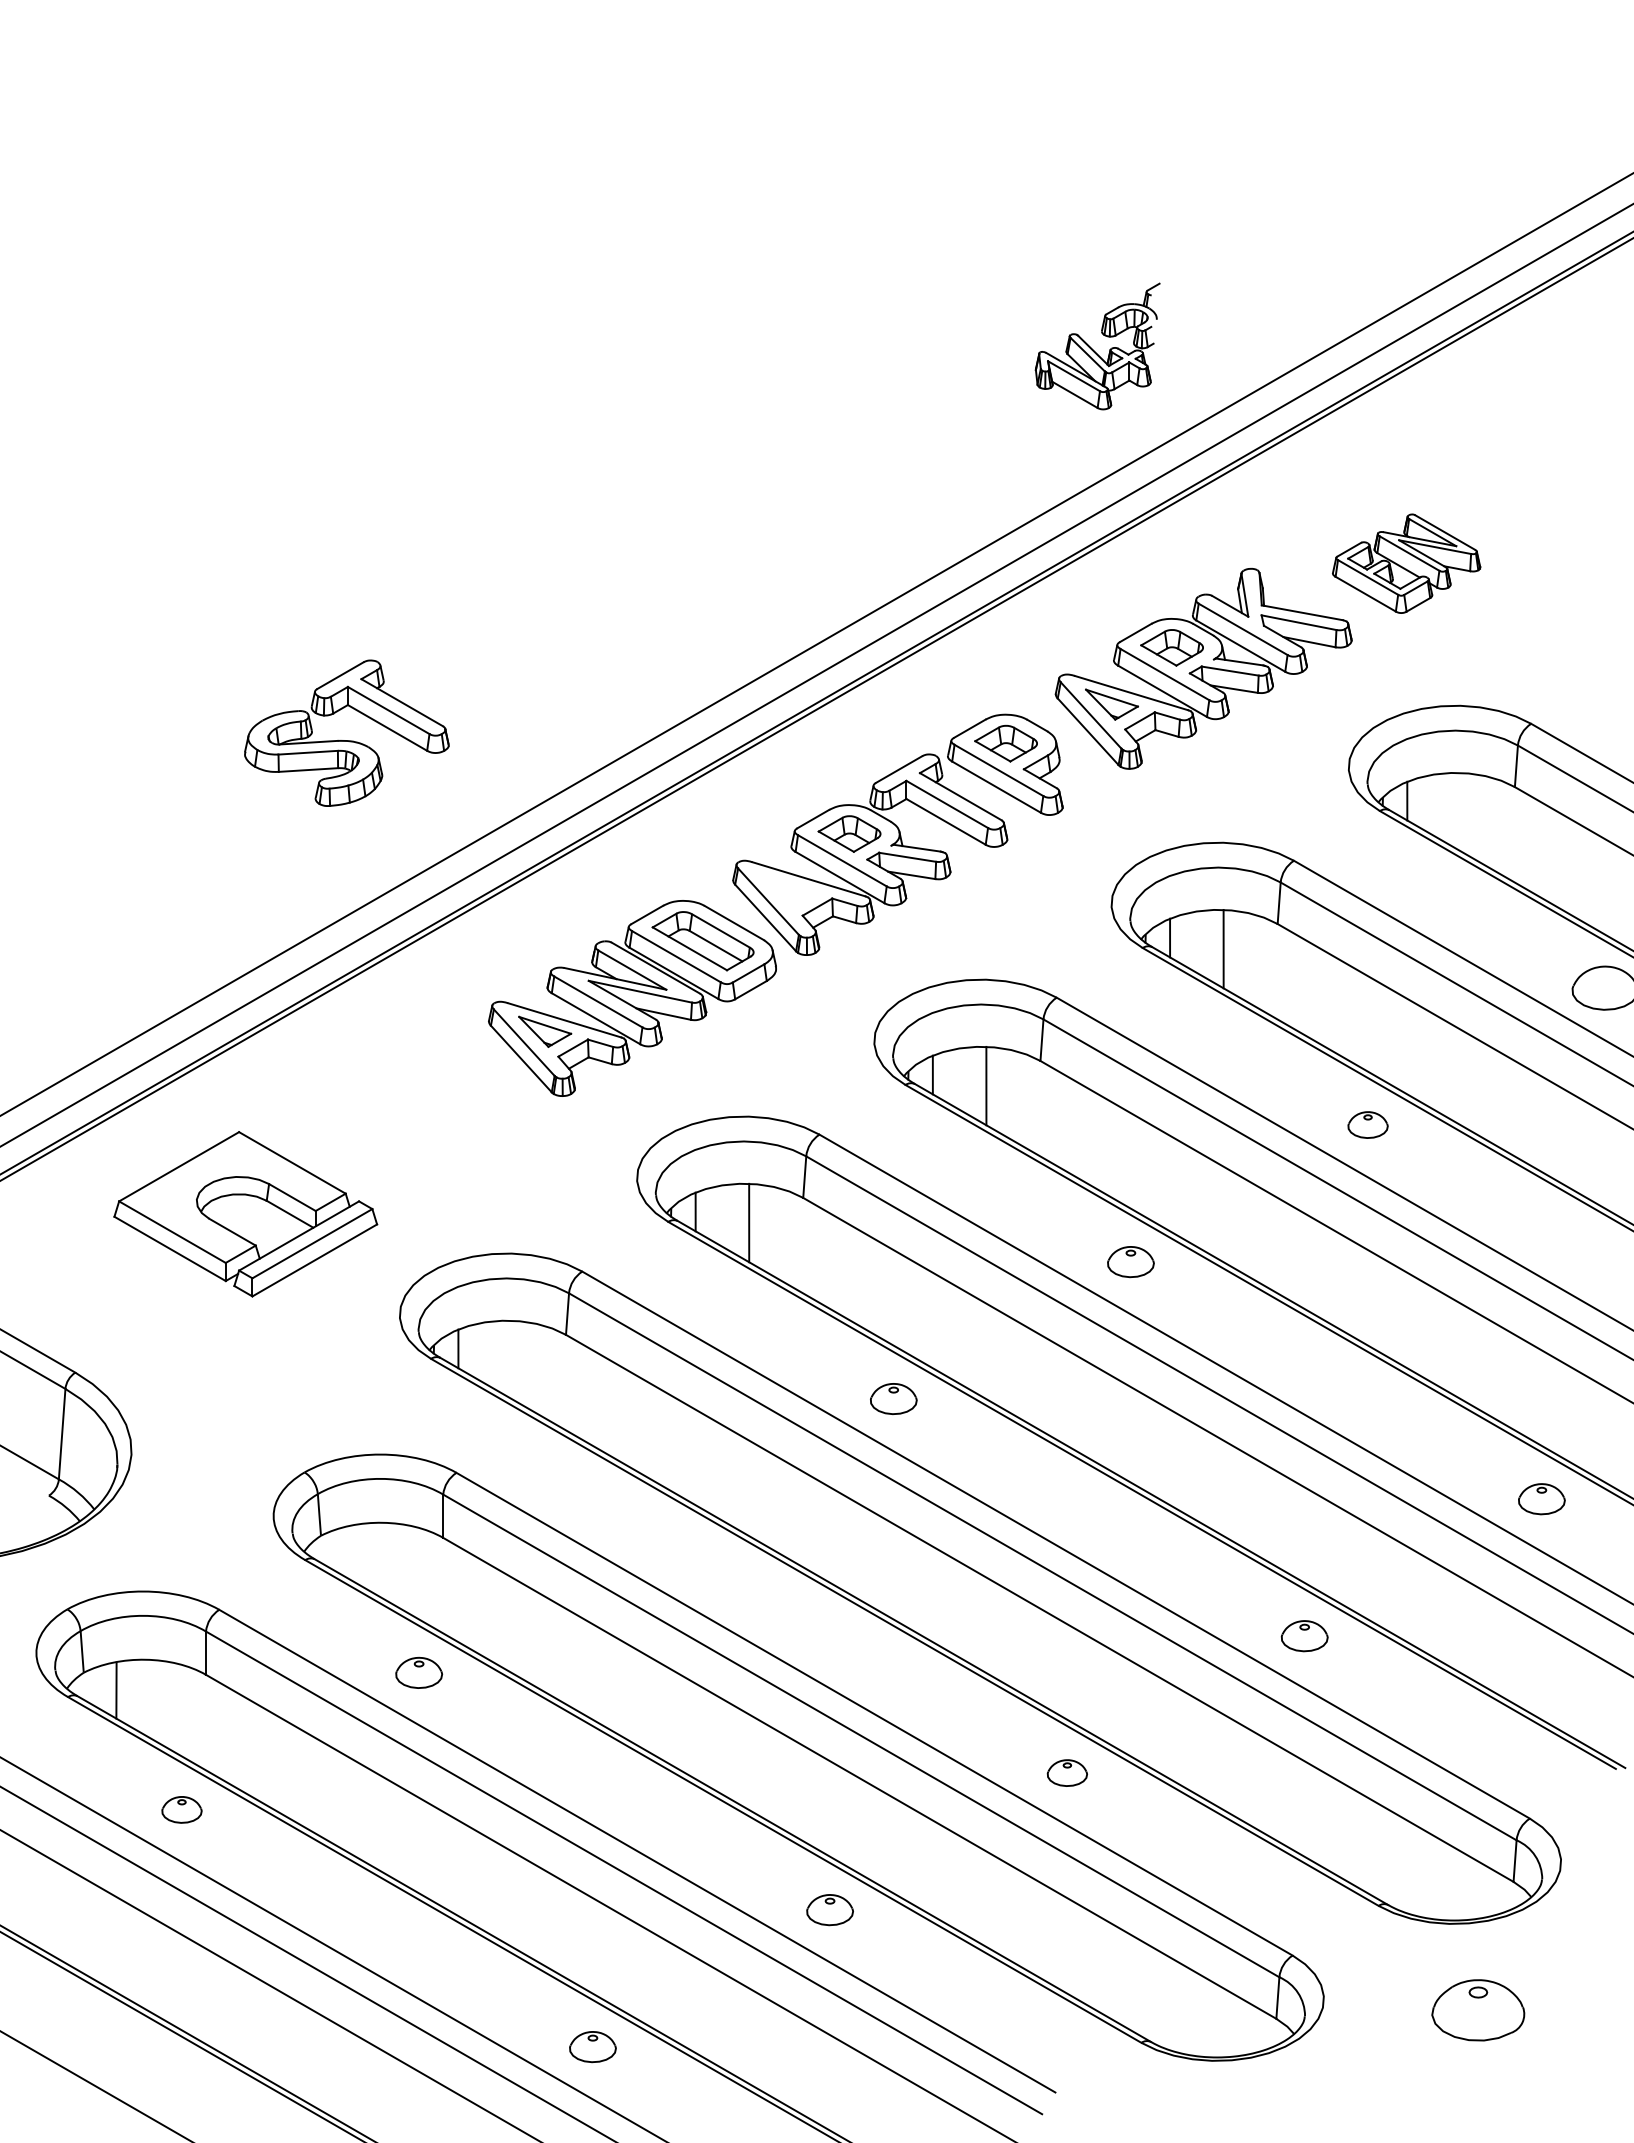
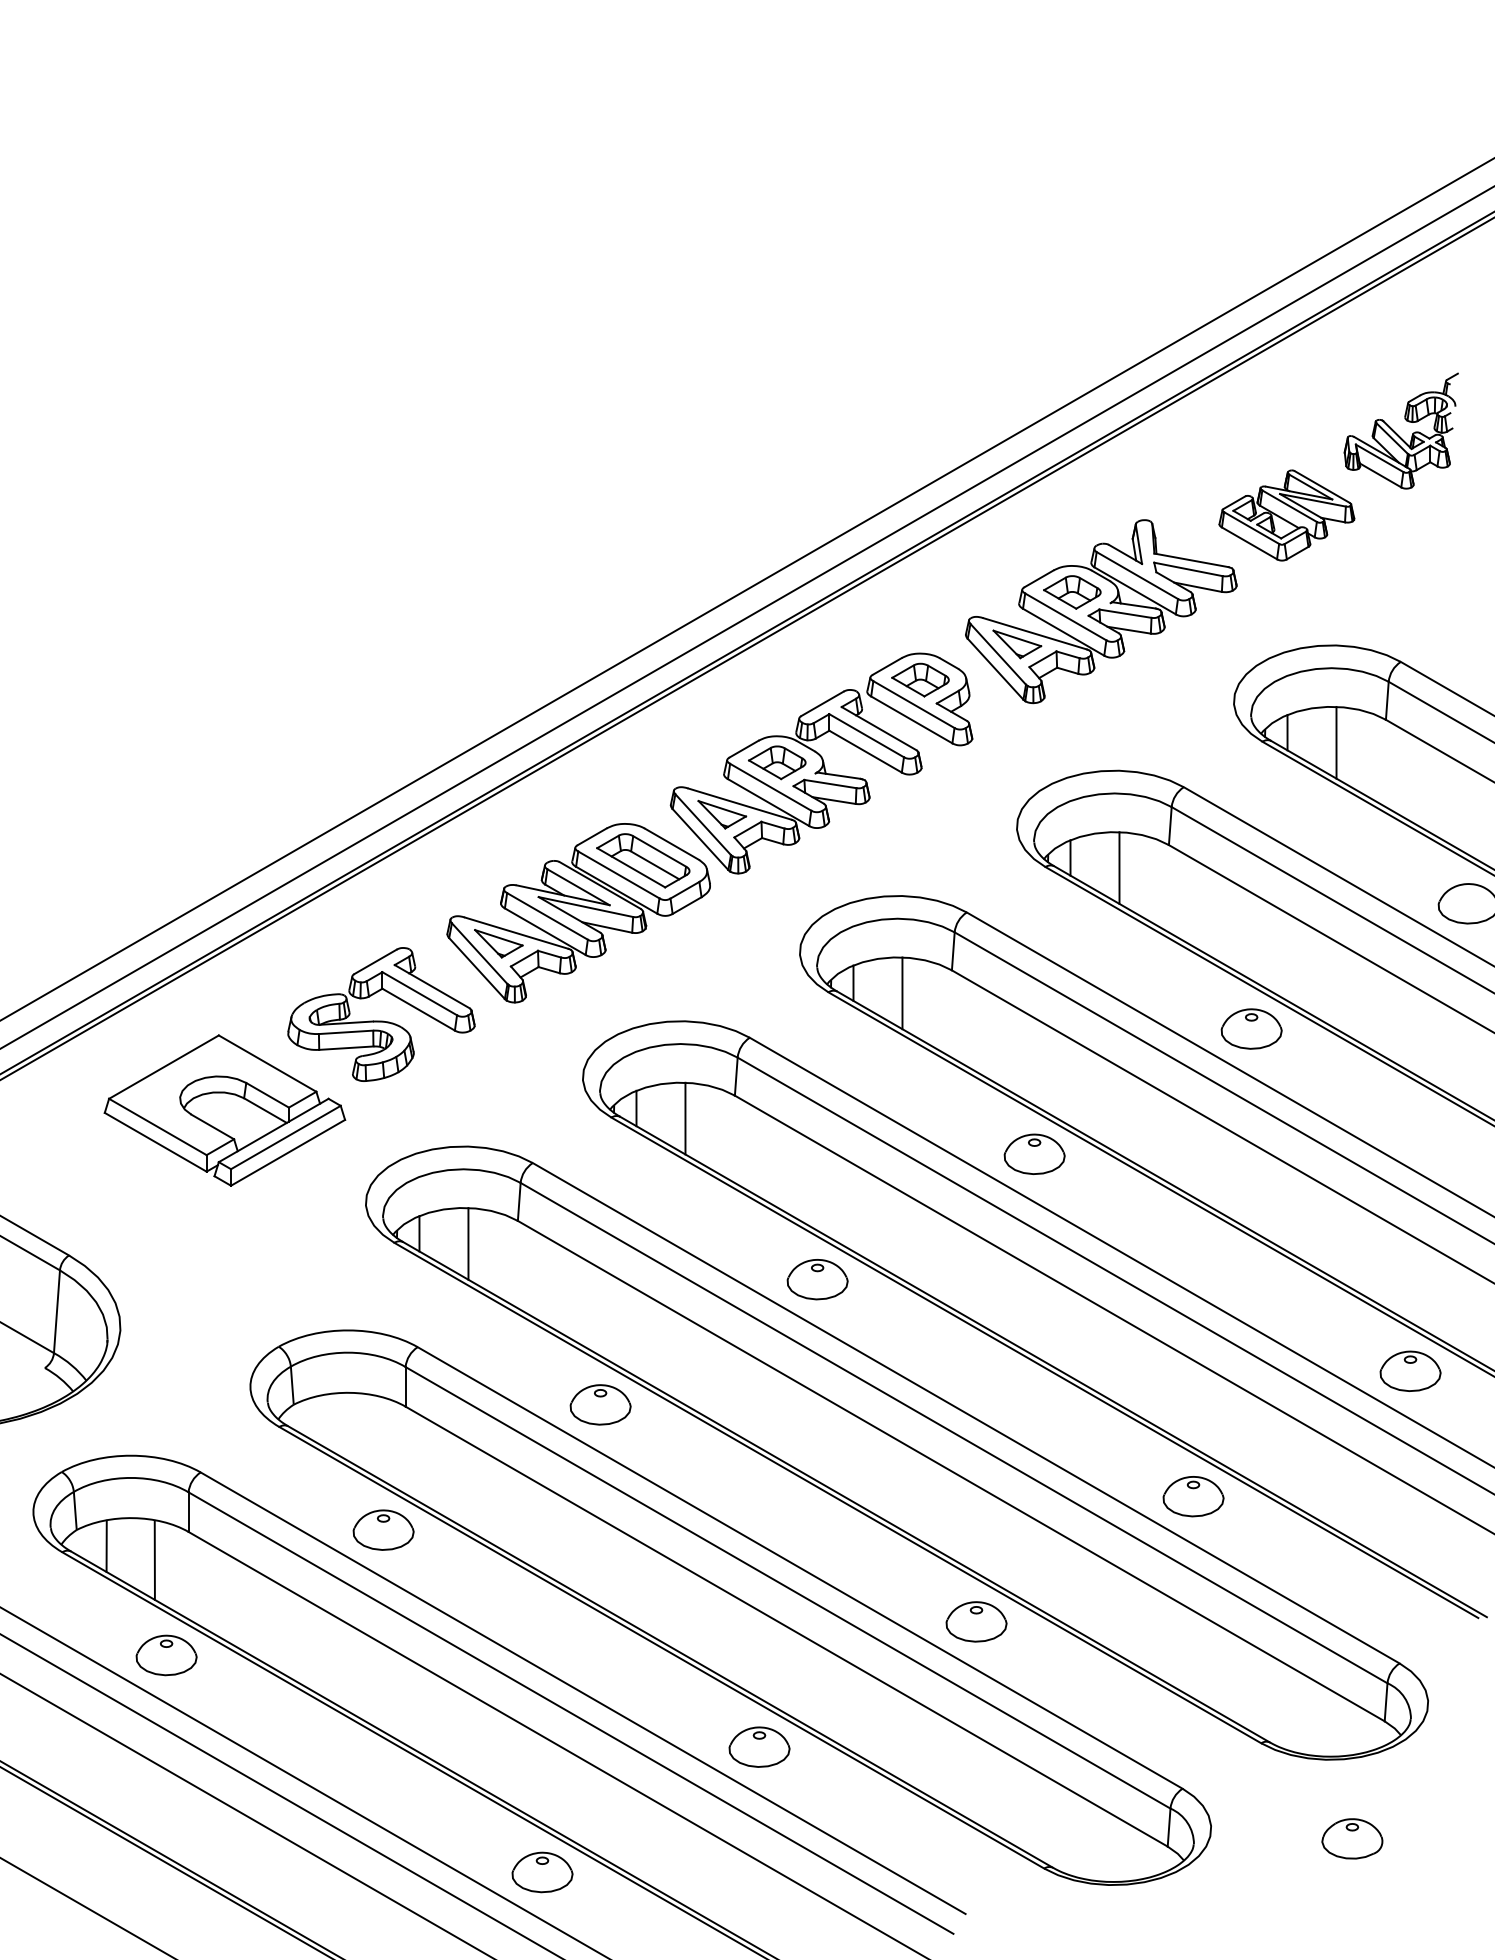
part: (1097, 346) -> (1401, 431), moved
part: (346, 740) -> (381, 1021), moved
line: (1460, 812) -> (1336, 743), added
part: (789, 890) -> (722, 814), added
part: (1367, 1124) -> (1251, 1028), size x1.67
part: (1130, 1261) -> (1034, 1153), size x1.43
line: (511, 1359) -> (468, 1243), added
part: (893, 1398) -> (817, 1279), size x1.43
part: (1541, 1498) -> (1410, 1370), size x1.43
part: (656, 1535) -> (600, 1404), added
part: (1304, 1635) -> (1193, 1495), size x1.43
part: (418, 1672) -> (382, 1529), size x1.43
line: (169, 1705) -> (155, 1559), added
part: (1067, 1772) -> (976, 1621), size x1.67
part: (181, 1809) -> (166, 1655), size x1.67
part: (829, 1909) -> (758, 1746), size x1.43
part: (1477, 2010) -> (1351, 1838), size x0.71
part: (592, 2046) -> (542, 1871), size x1.43

